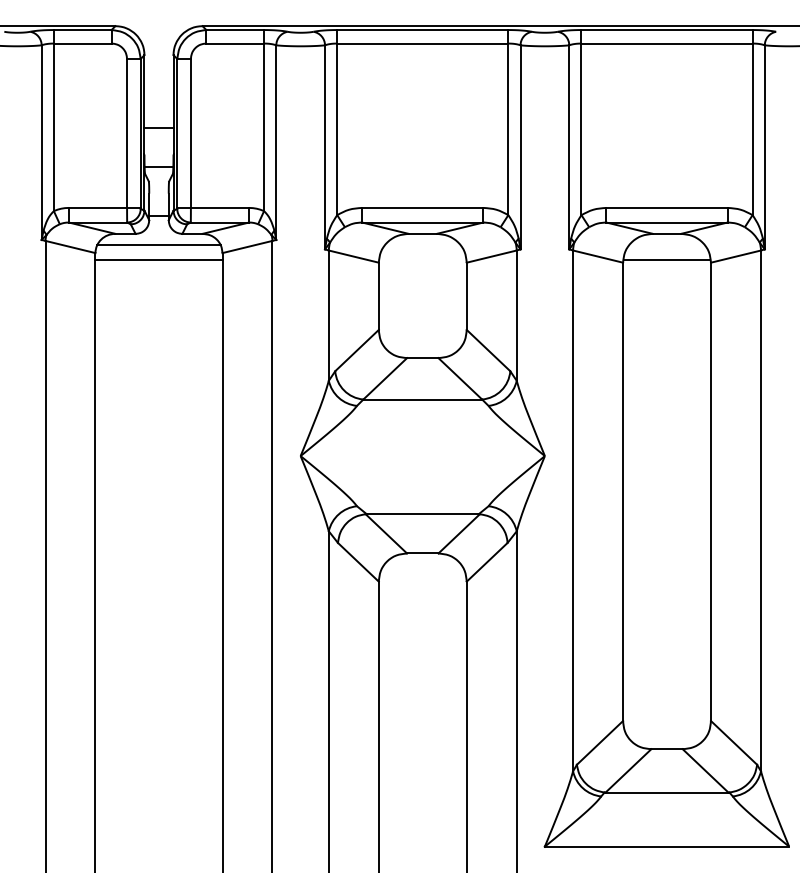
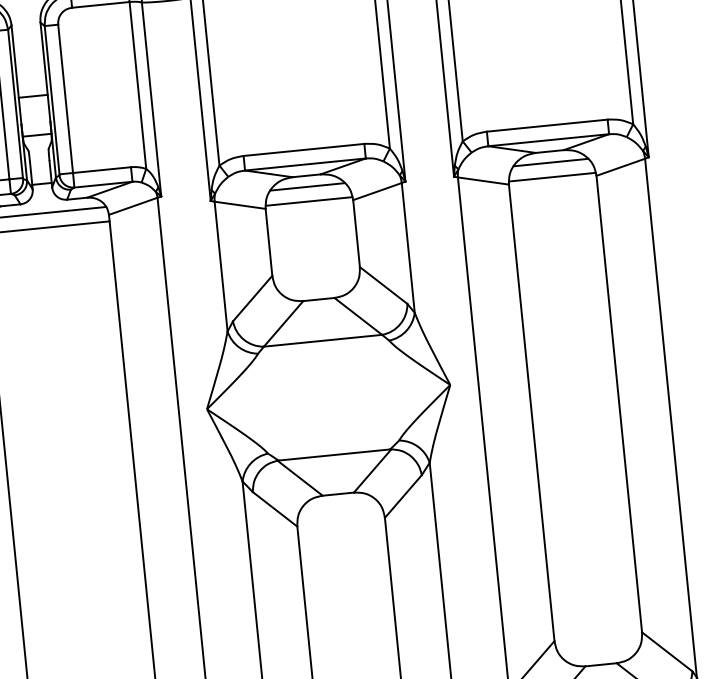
line: (422, 244) -> (307, 186), added
line: (666, 244) -> (550, 162), added
line: (422, 259) -> (308, 201), added

